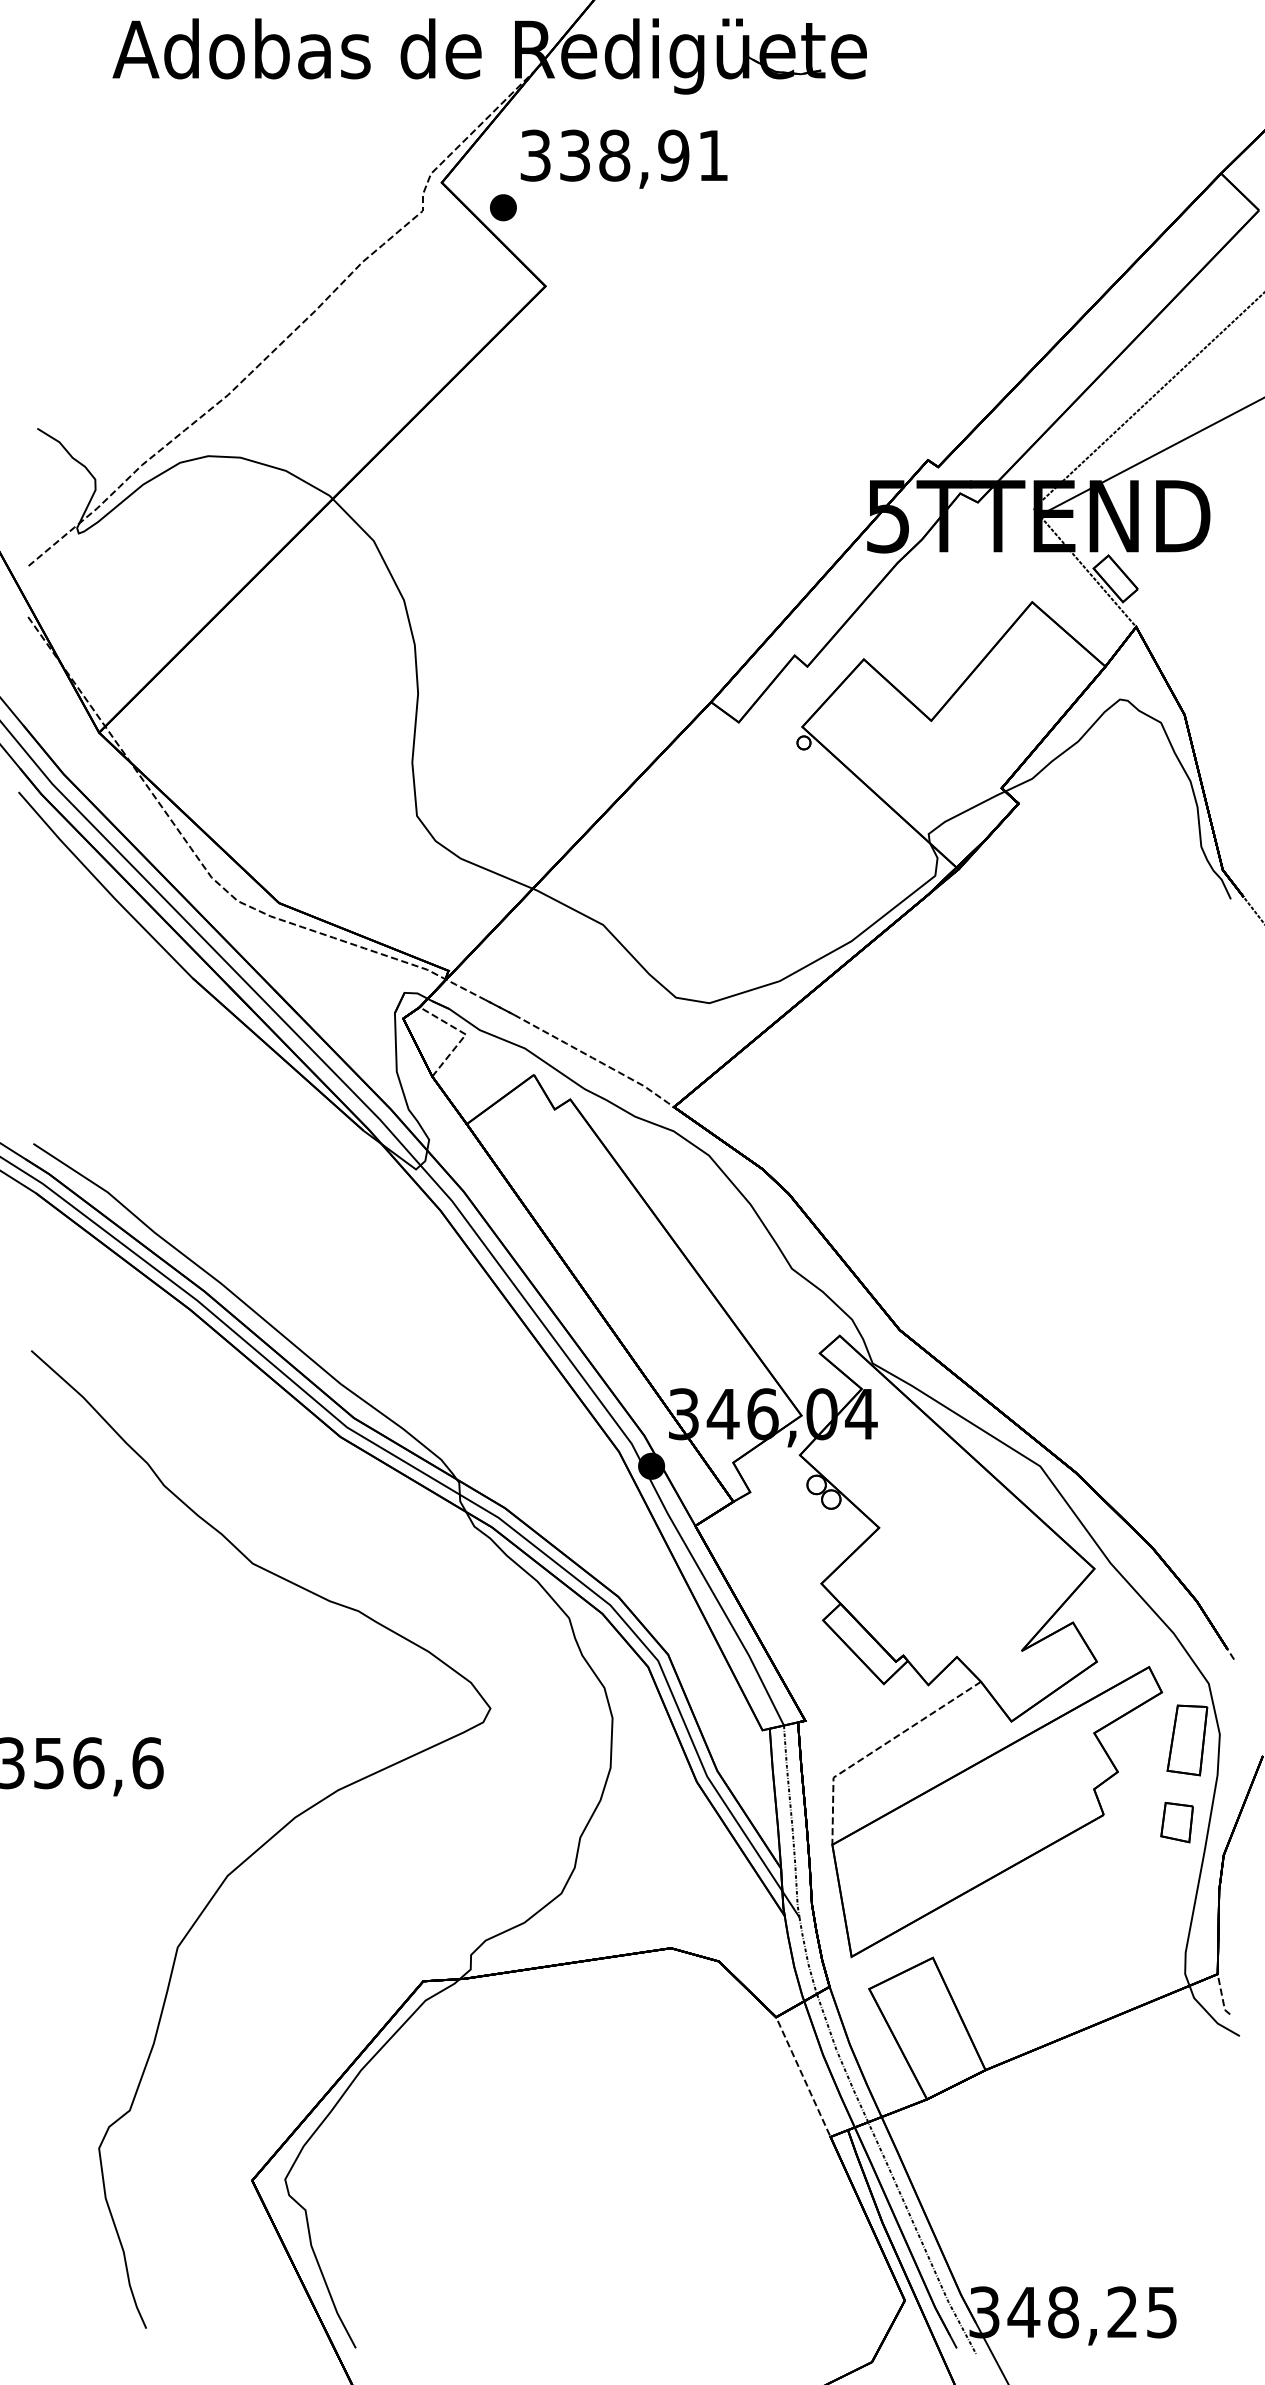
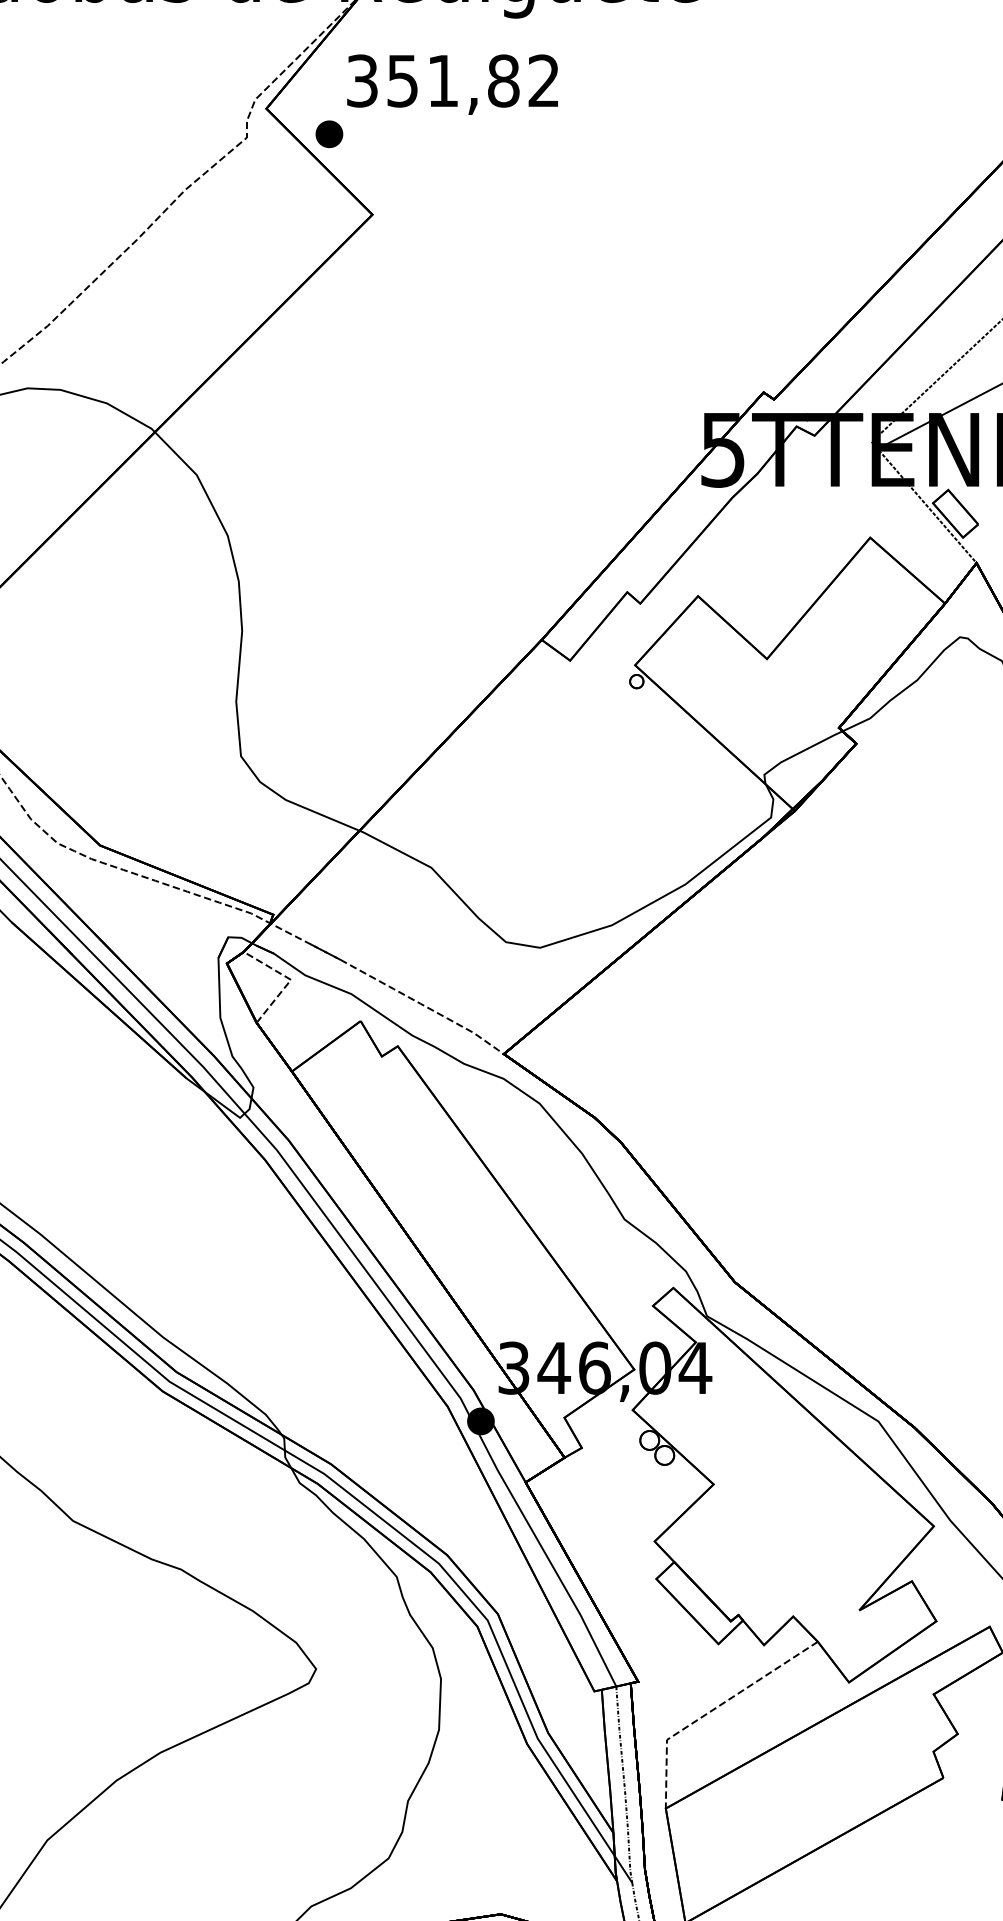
text: (643, 155) -> (472, 80), 338,91 -> 351,82

